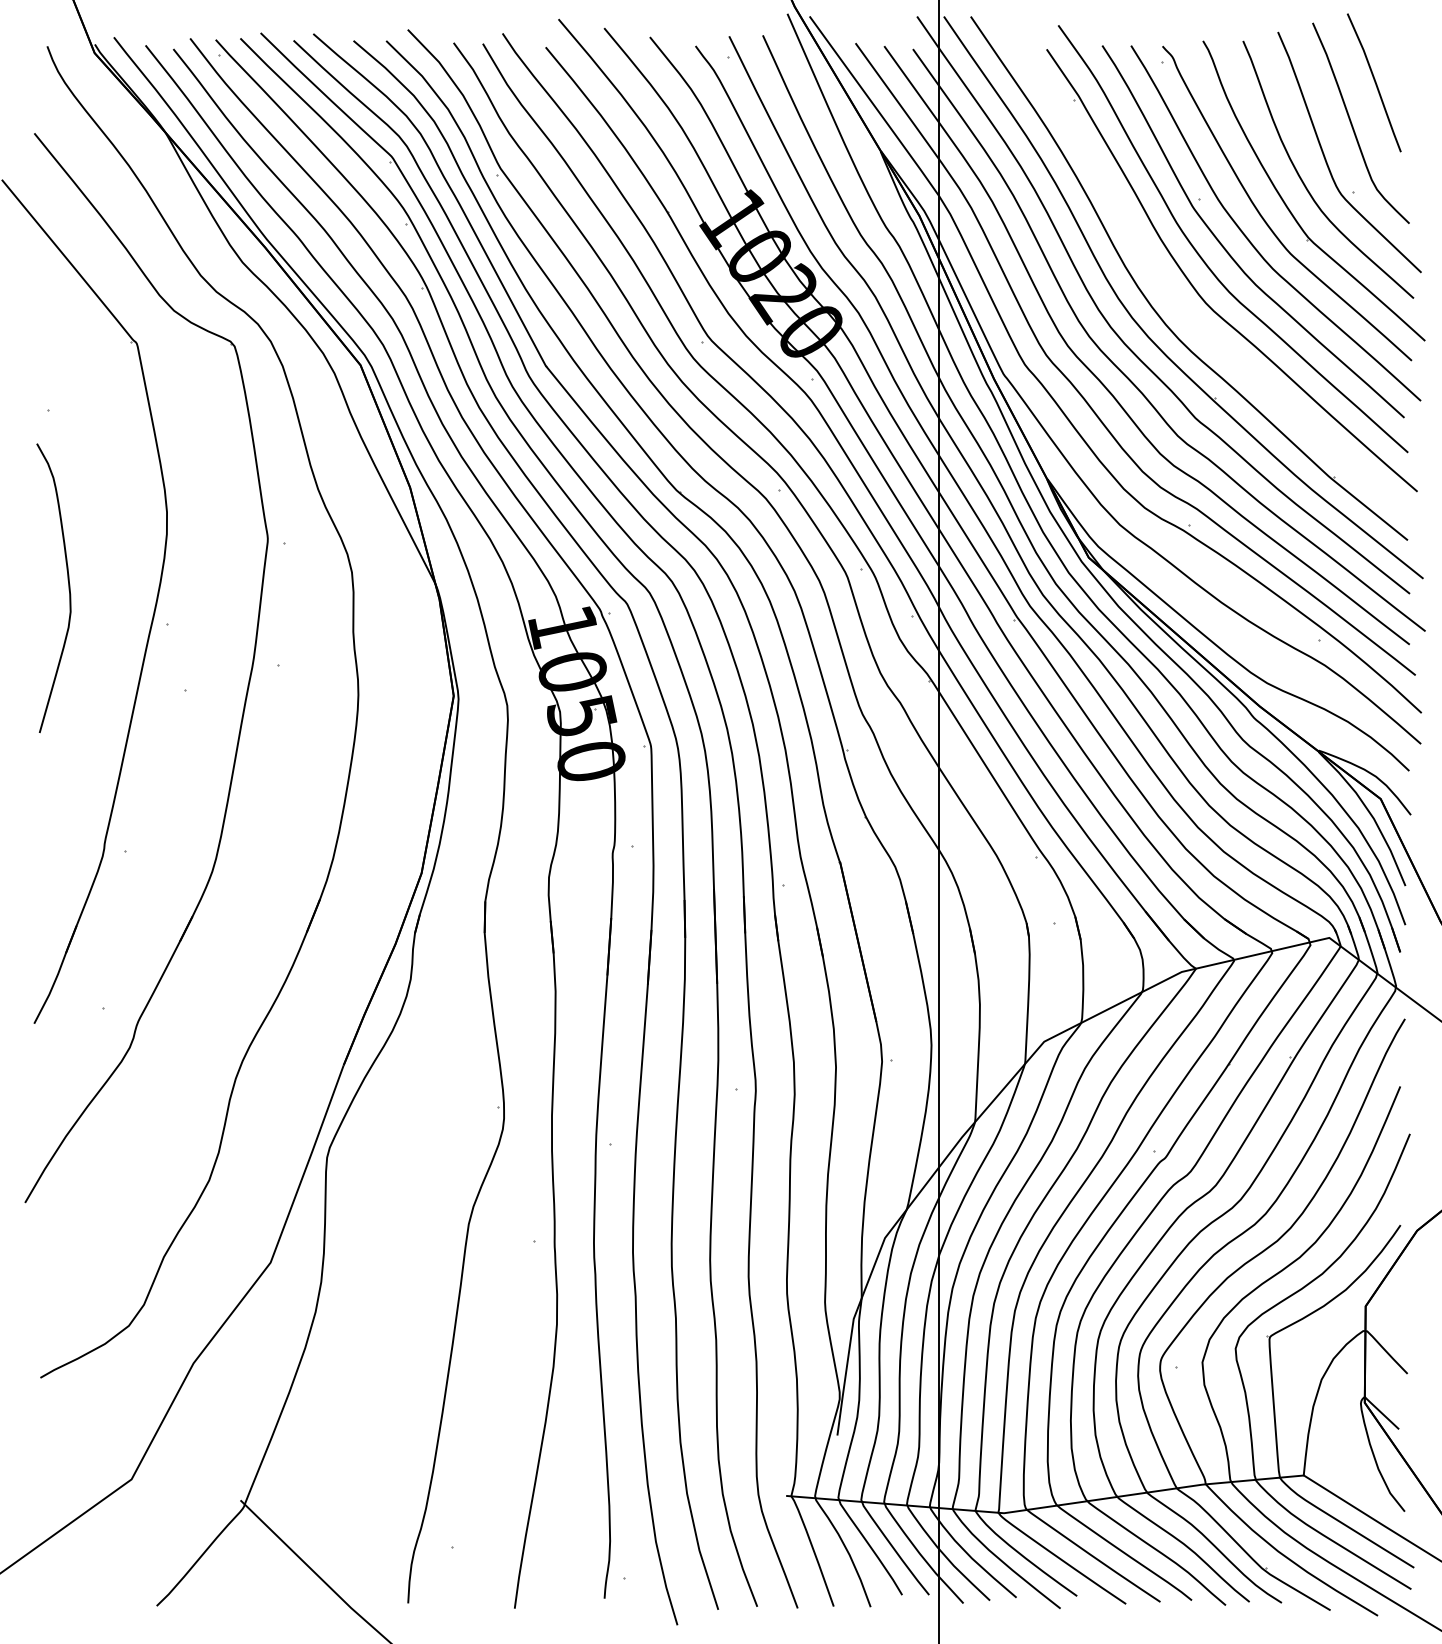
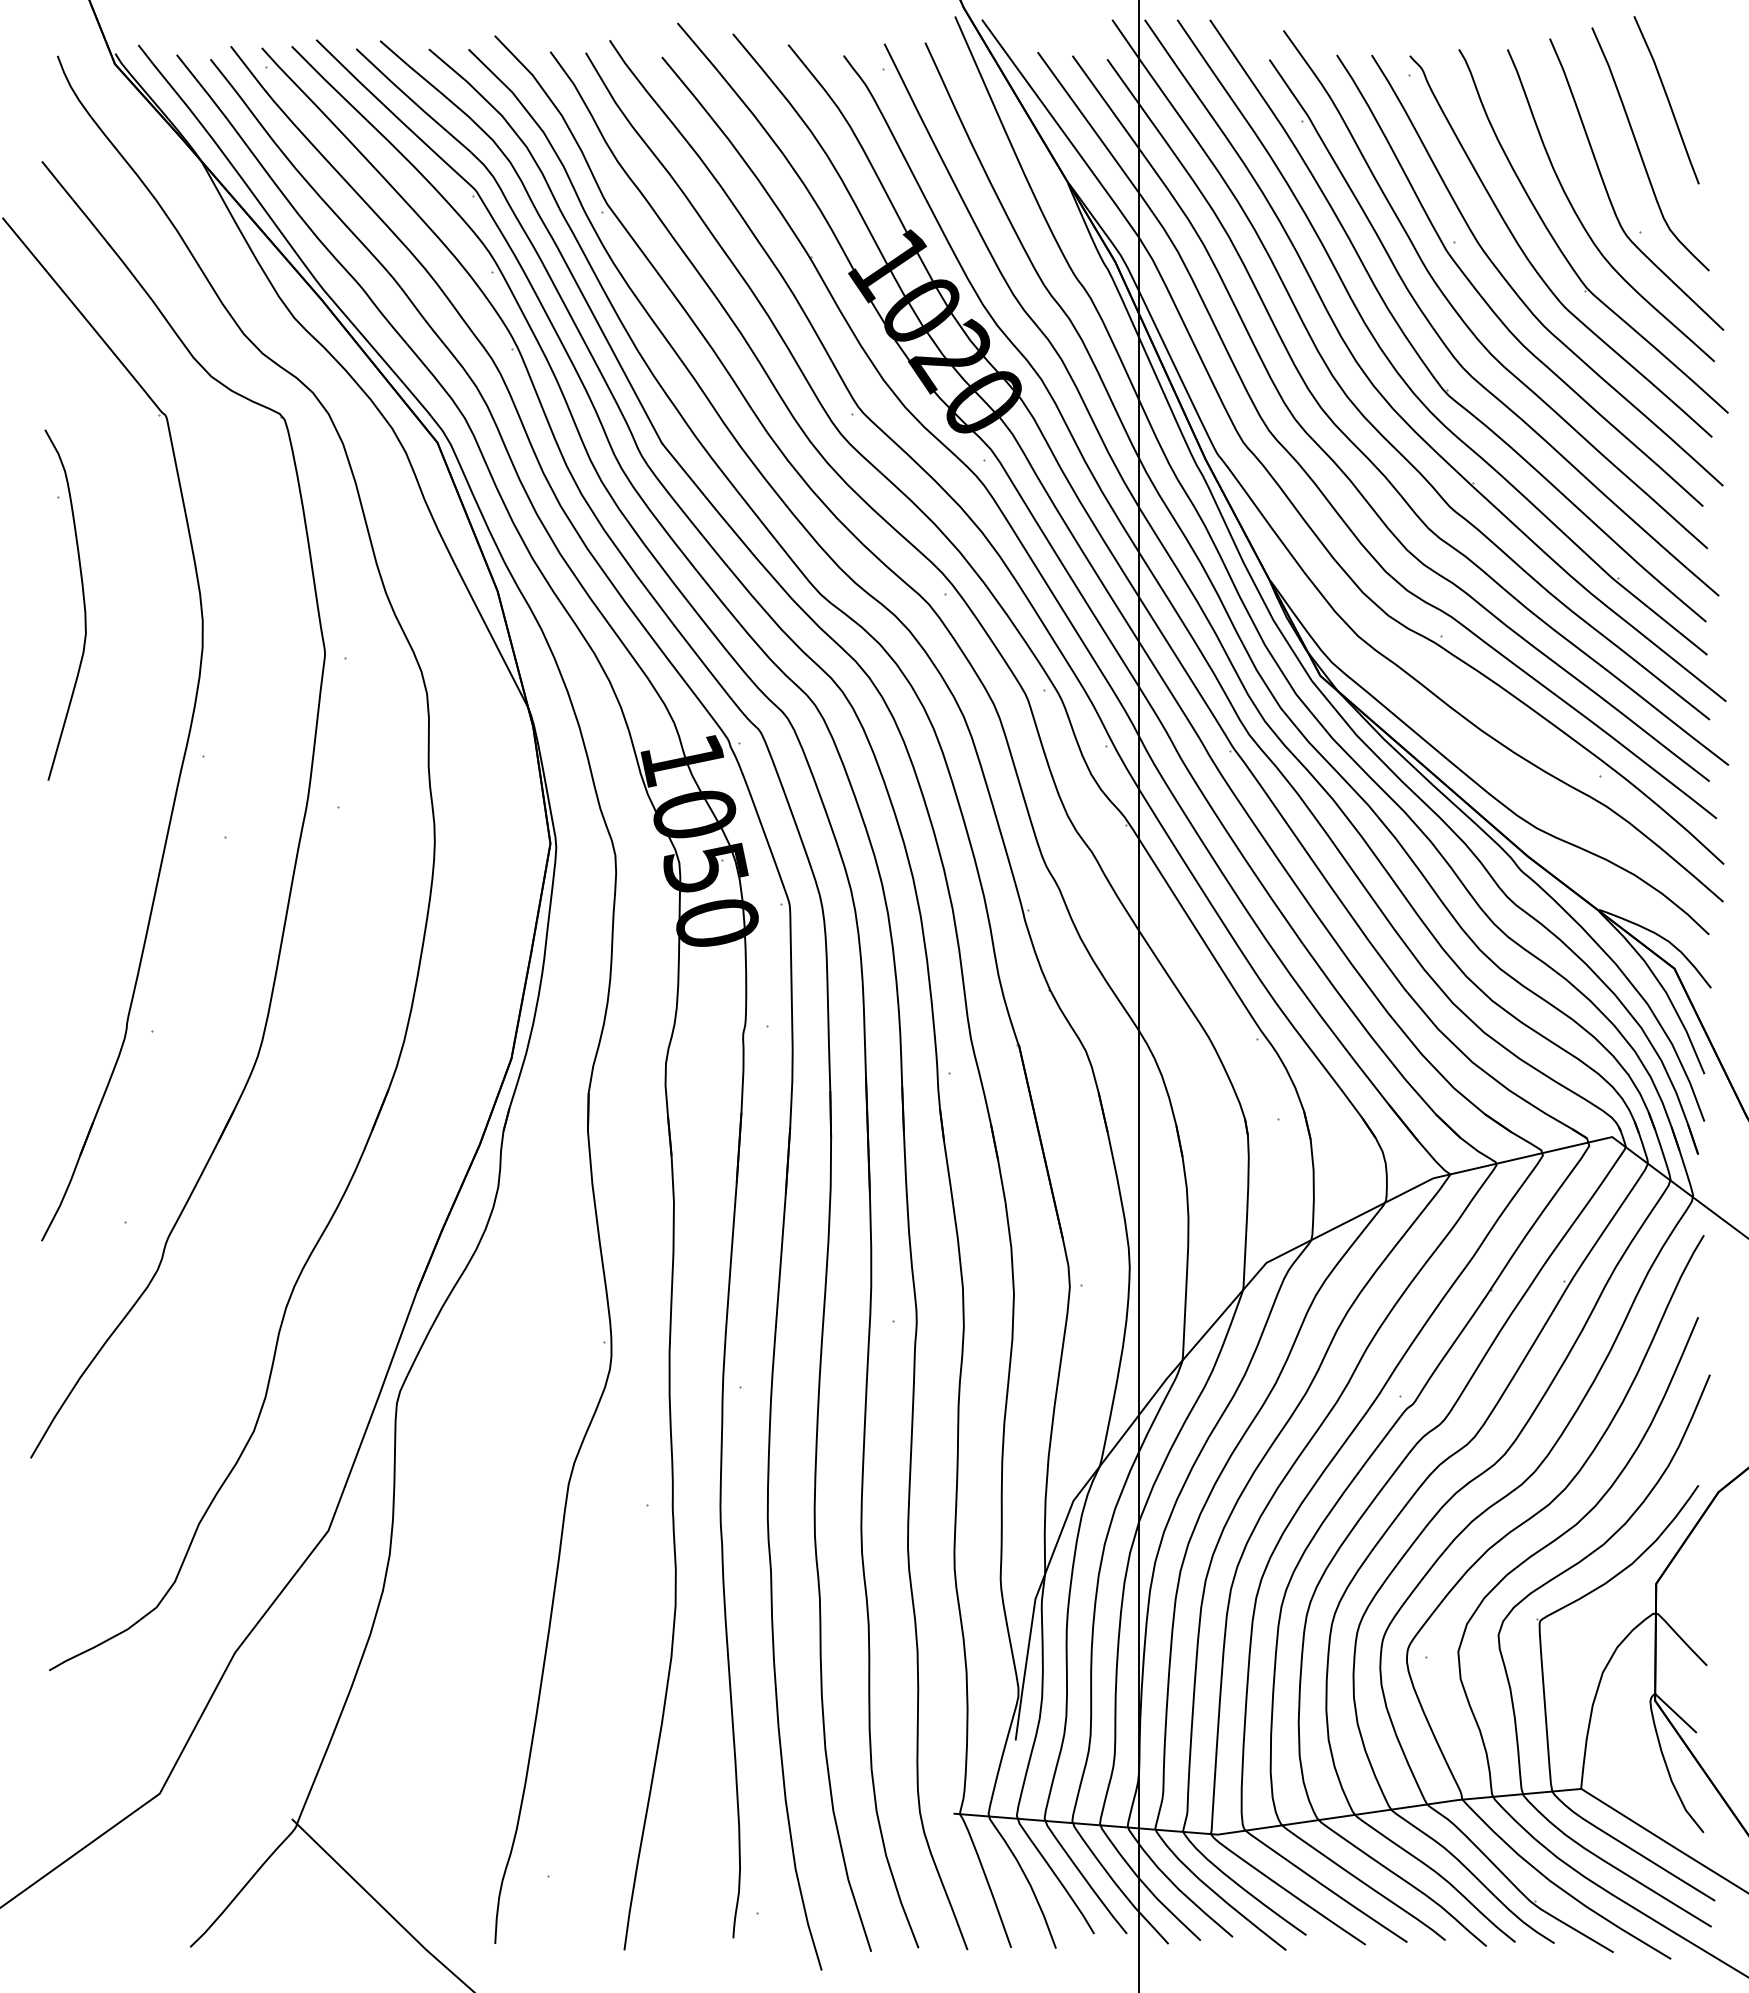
part: (1166, 286) -> (1414, 347), added
curve: (68, 587) -> (83, 604), moved

